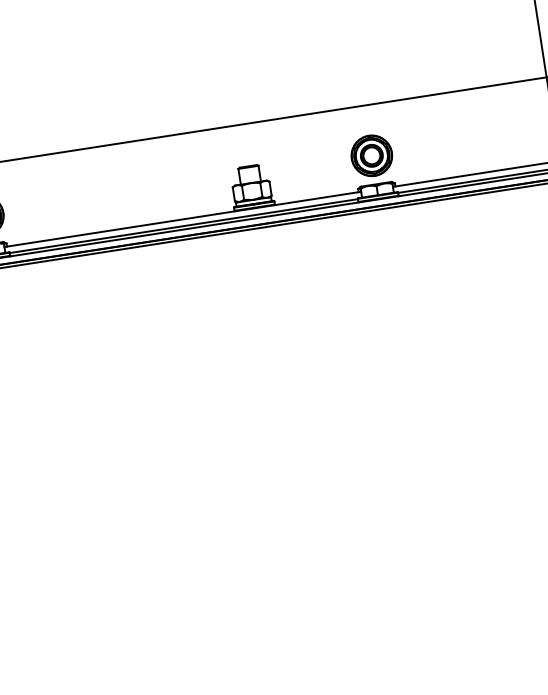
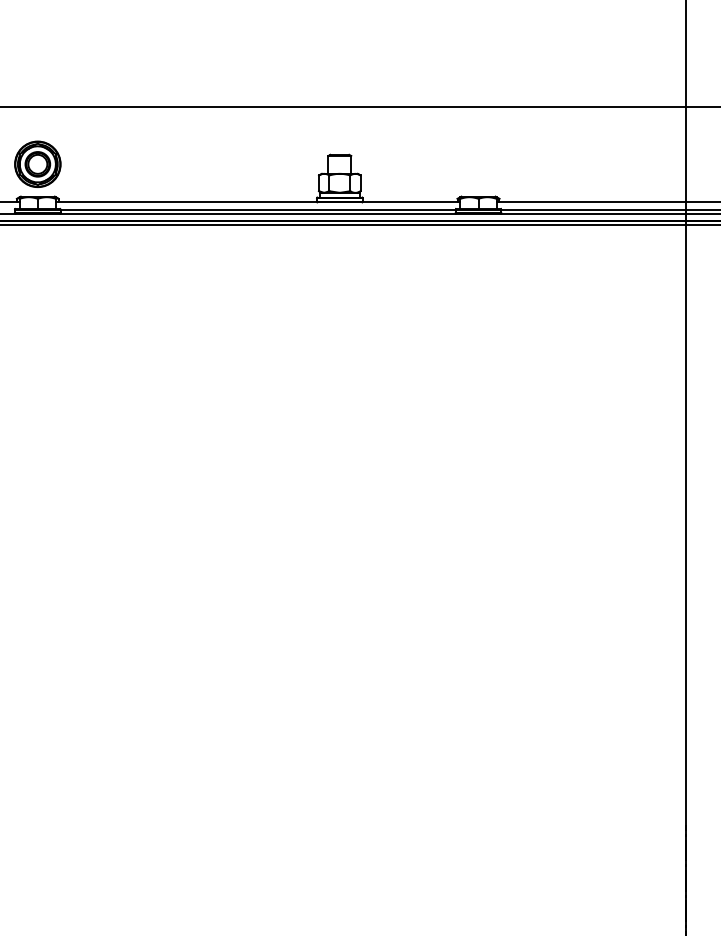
part: (371, 155) -> (478, 163), removed

